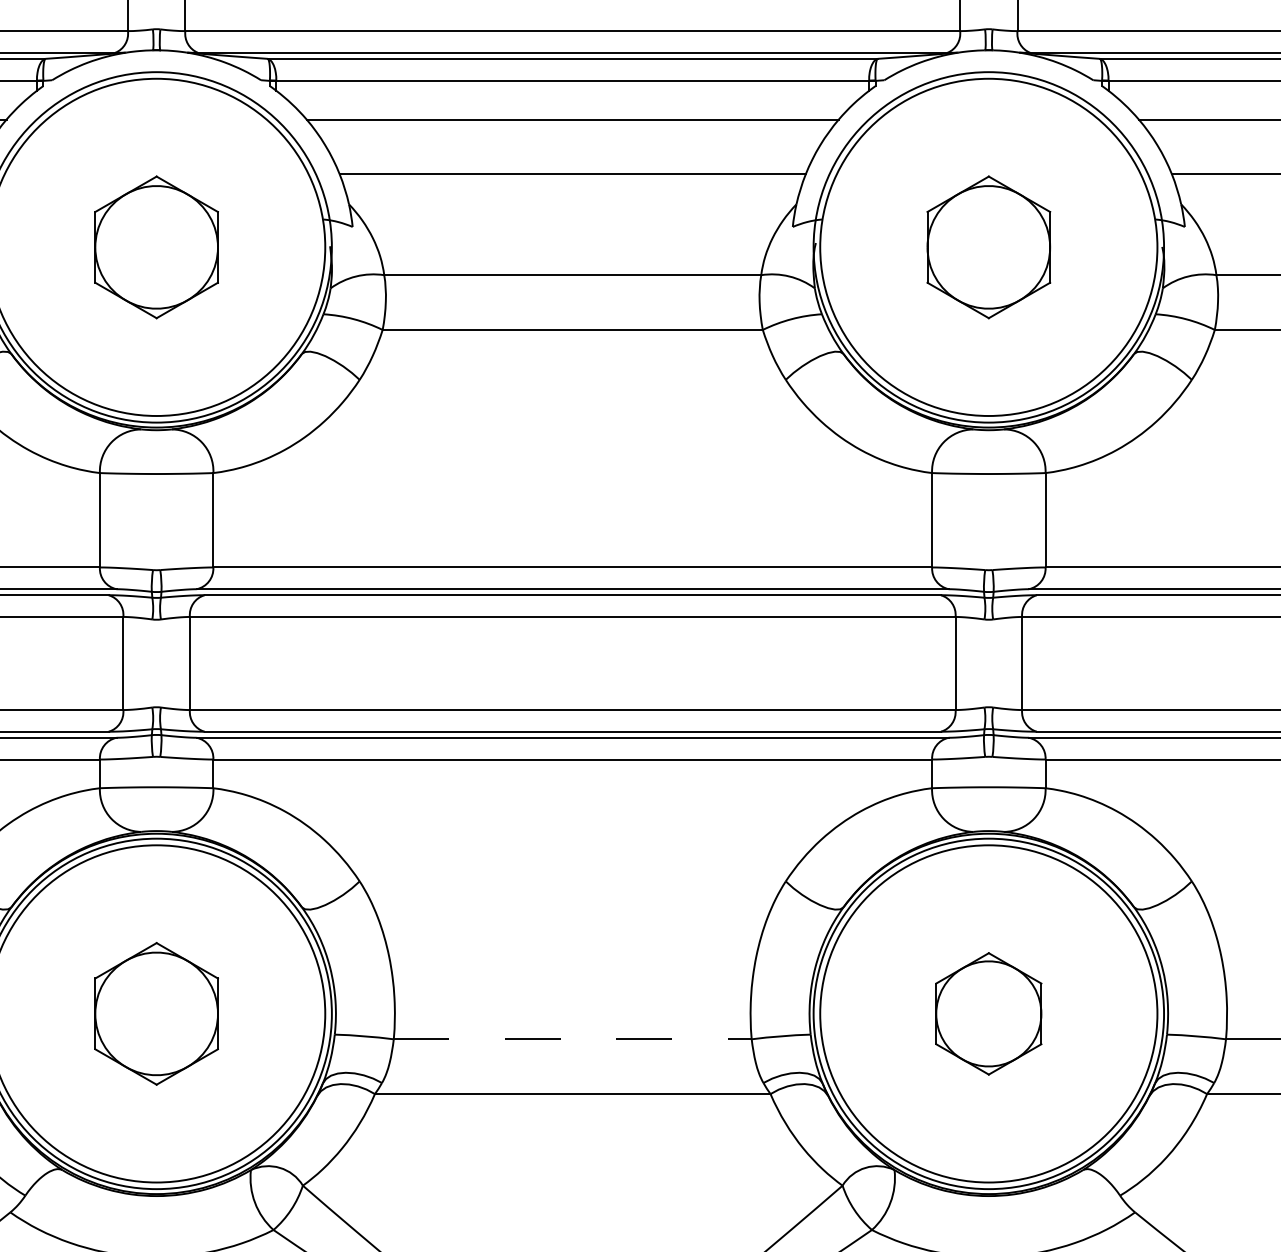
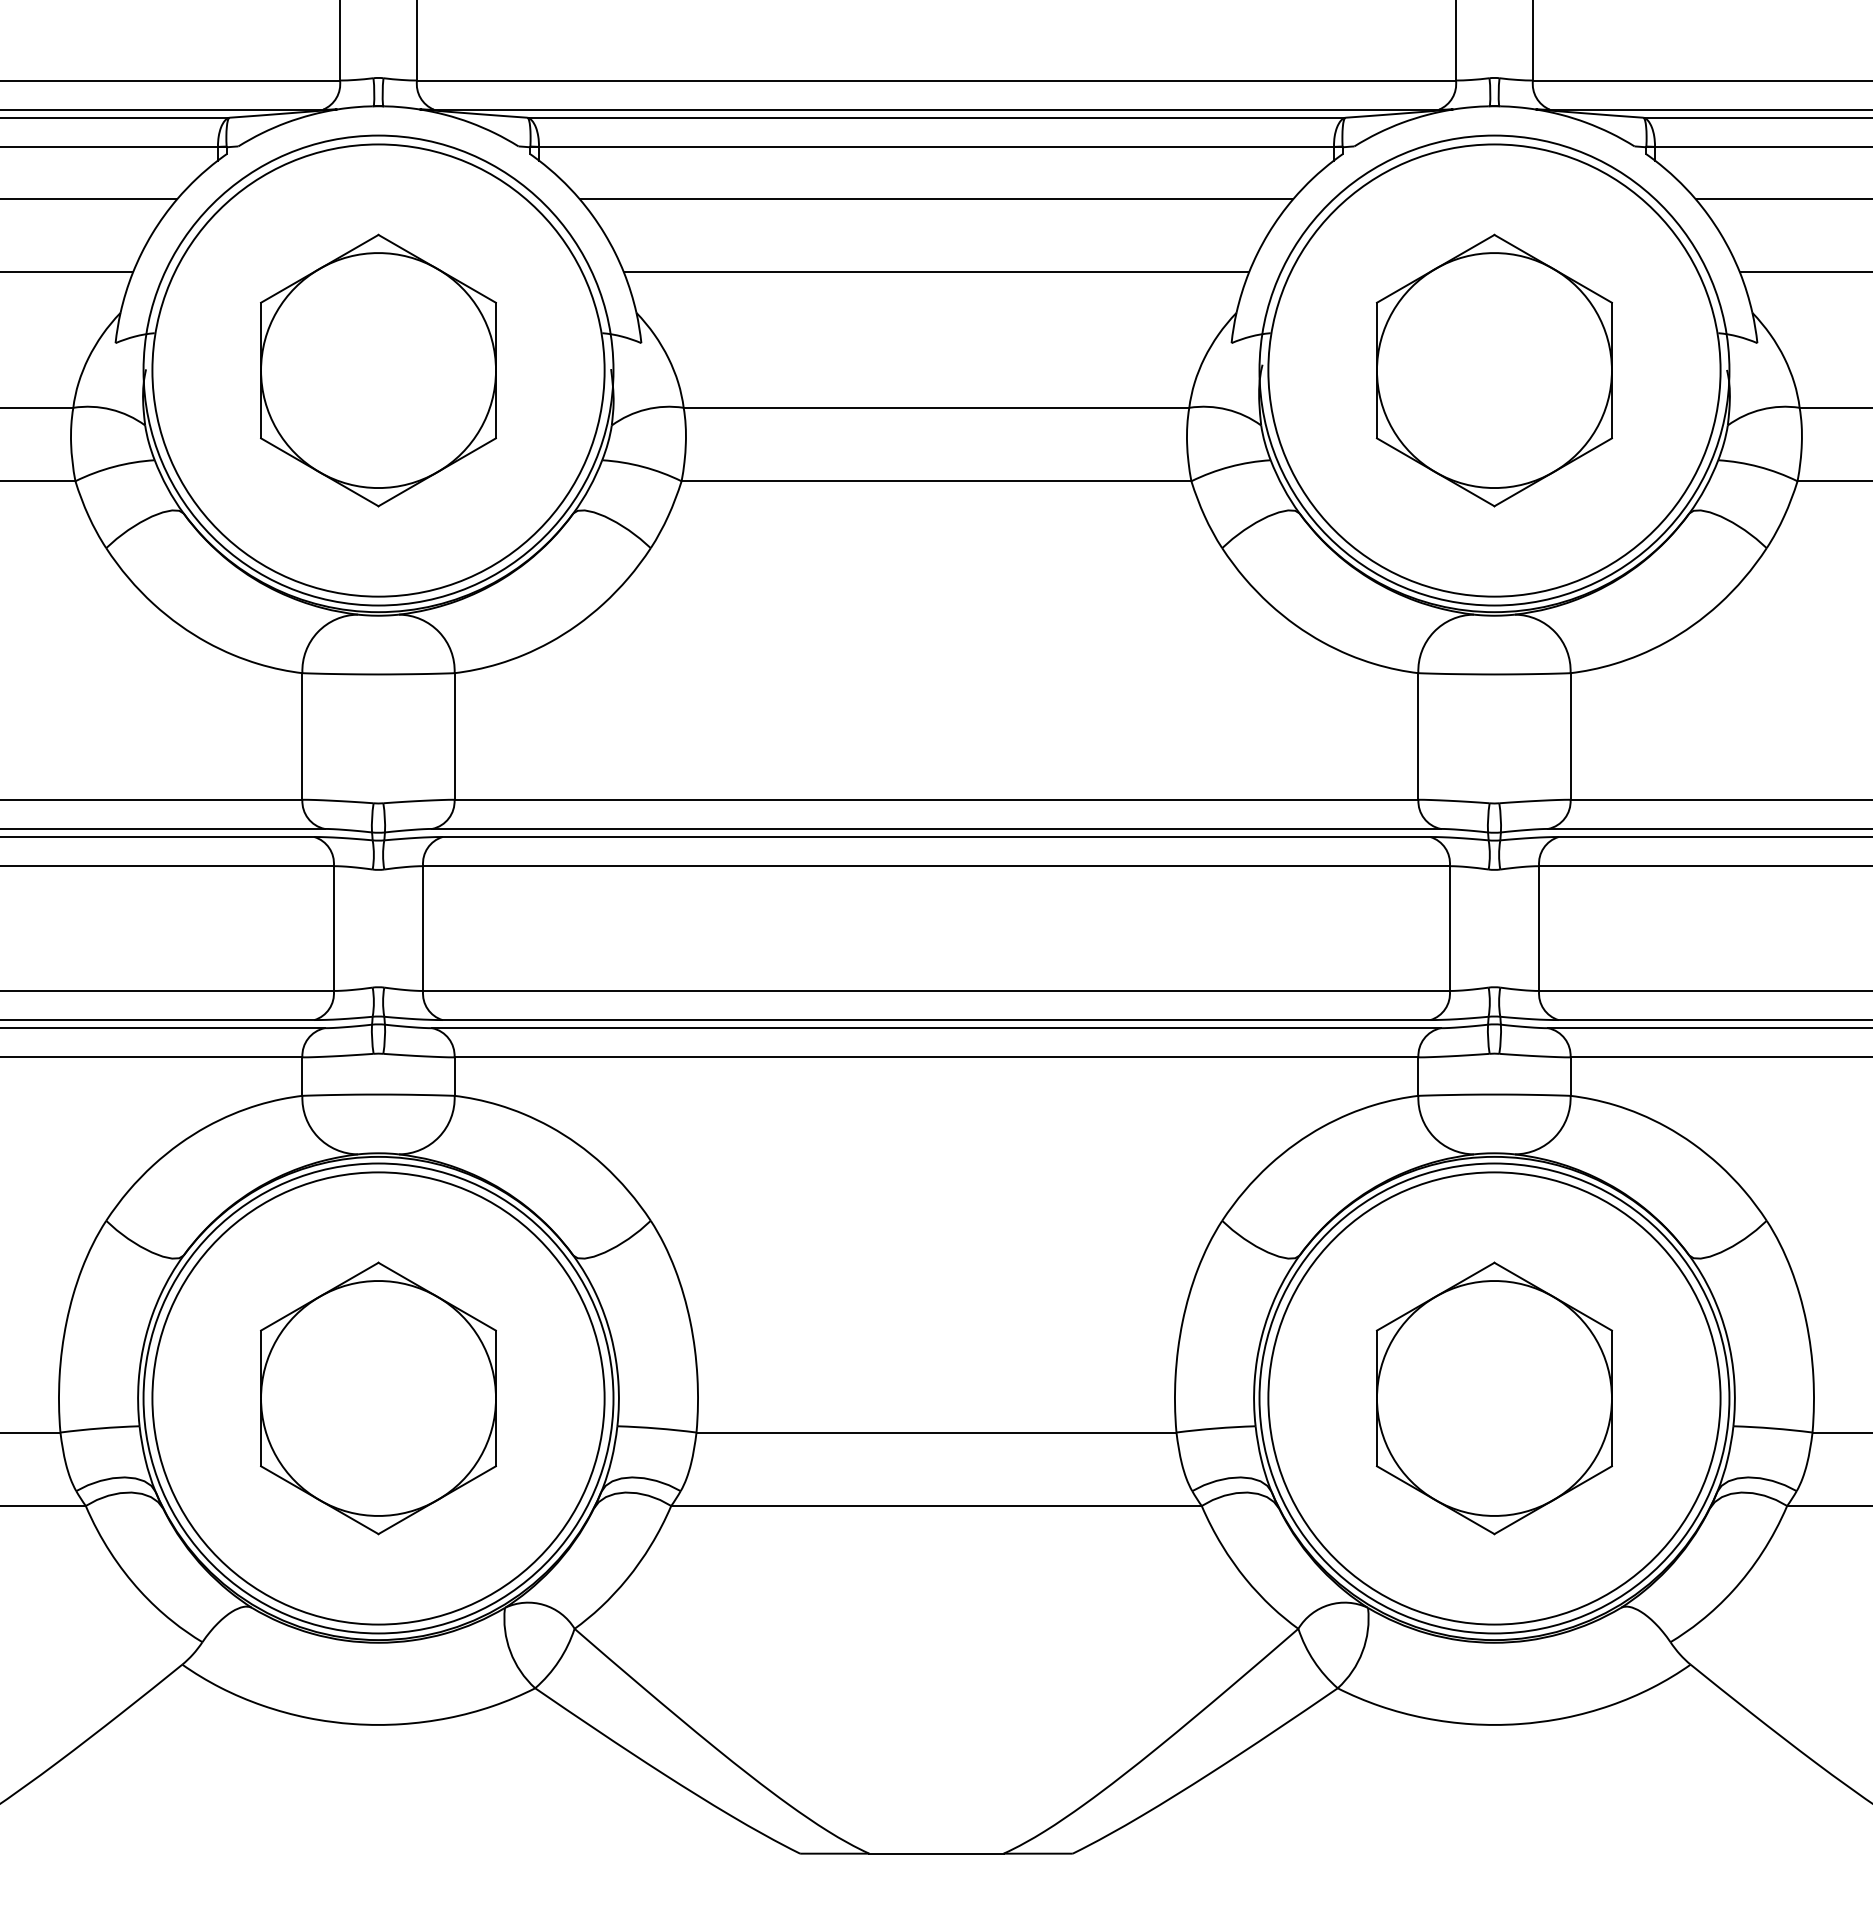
part: (156, 247) -> (378, 370), size x1.43
part: (988, 247) -> (1494, 370), size x1.43
part: (156, 1013) -> (378, 1398), size x1.43
part: (988, 1013) -> (1494, 1398), size x1.67
line: (572, 1039) -> (936, 1432), dashed -> solid

